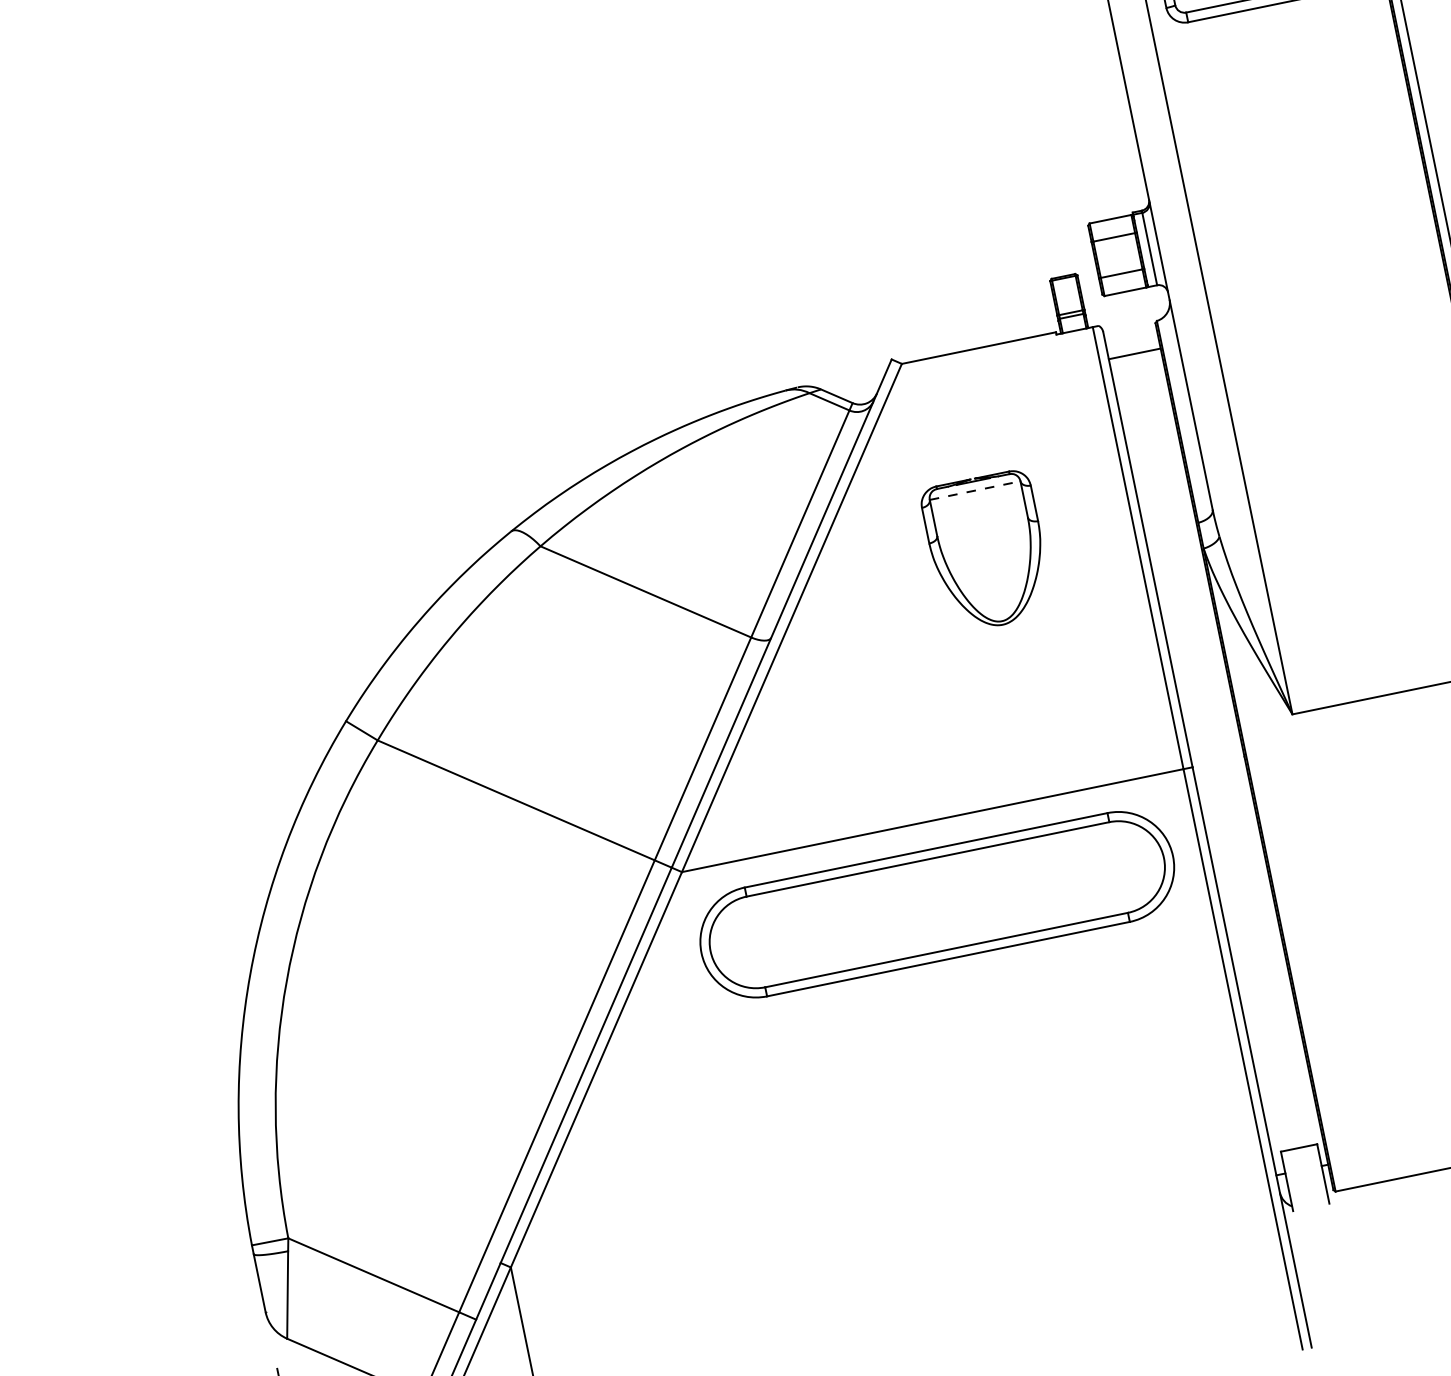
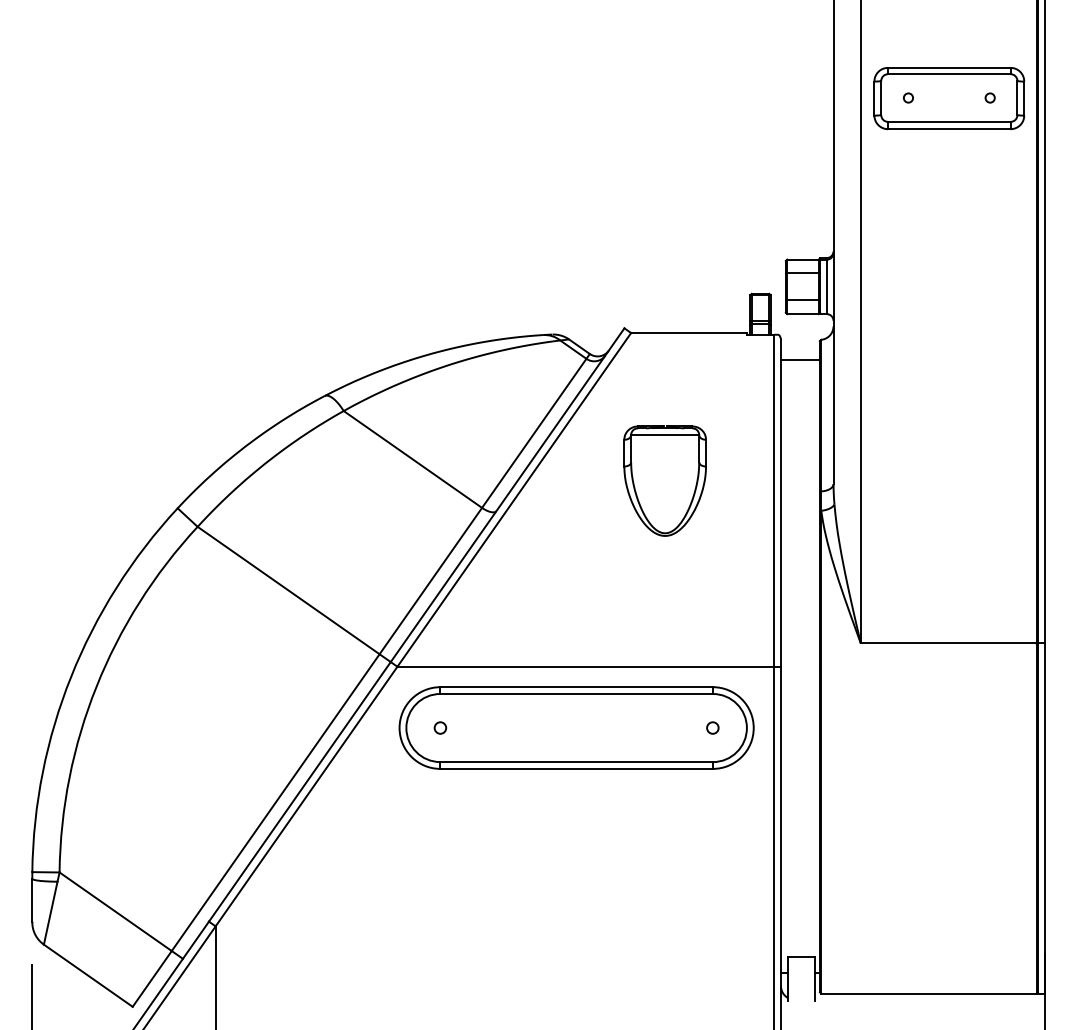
line: (975, 490) -> (665, 435), dashed -> solid
circle: (1118, 866) -> (712, 727), added
circle: (755, 941) -> (440, 727), added

